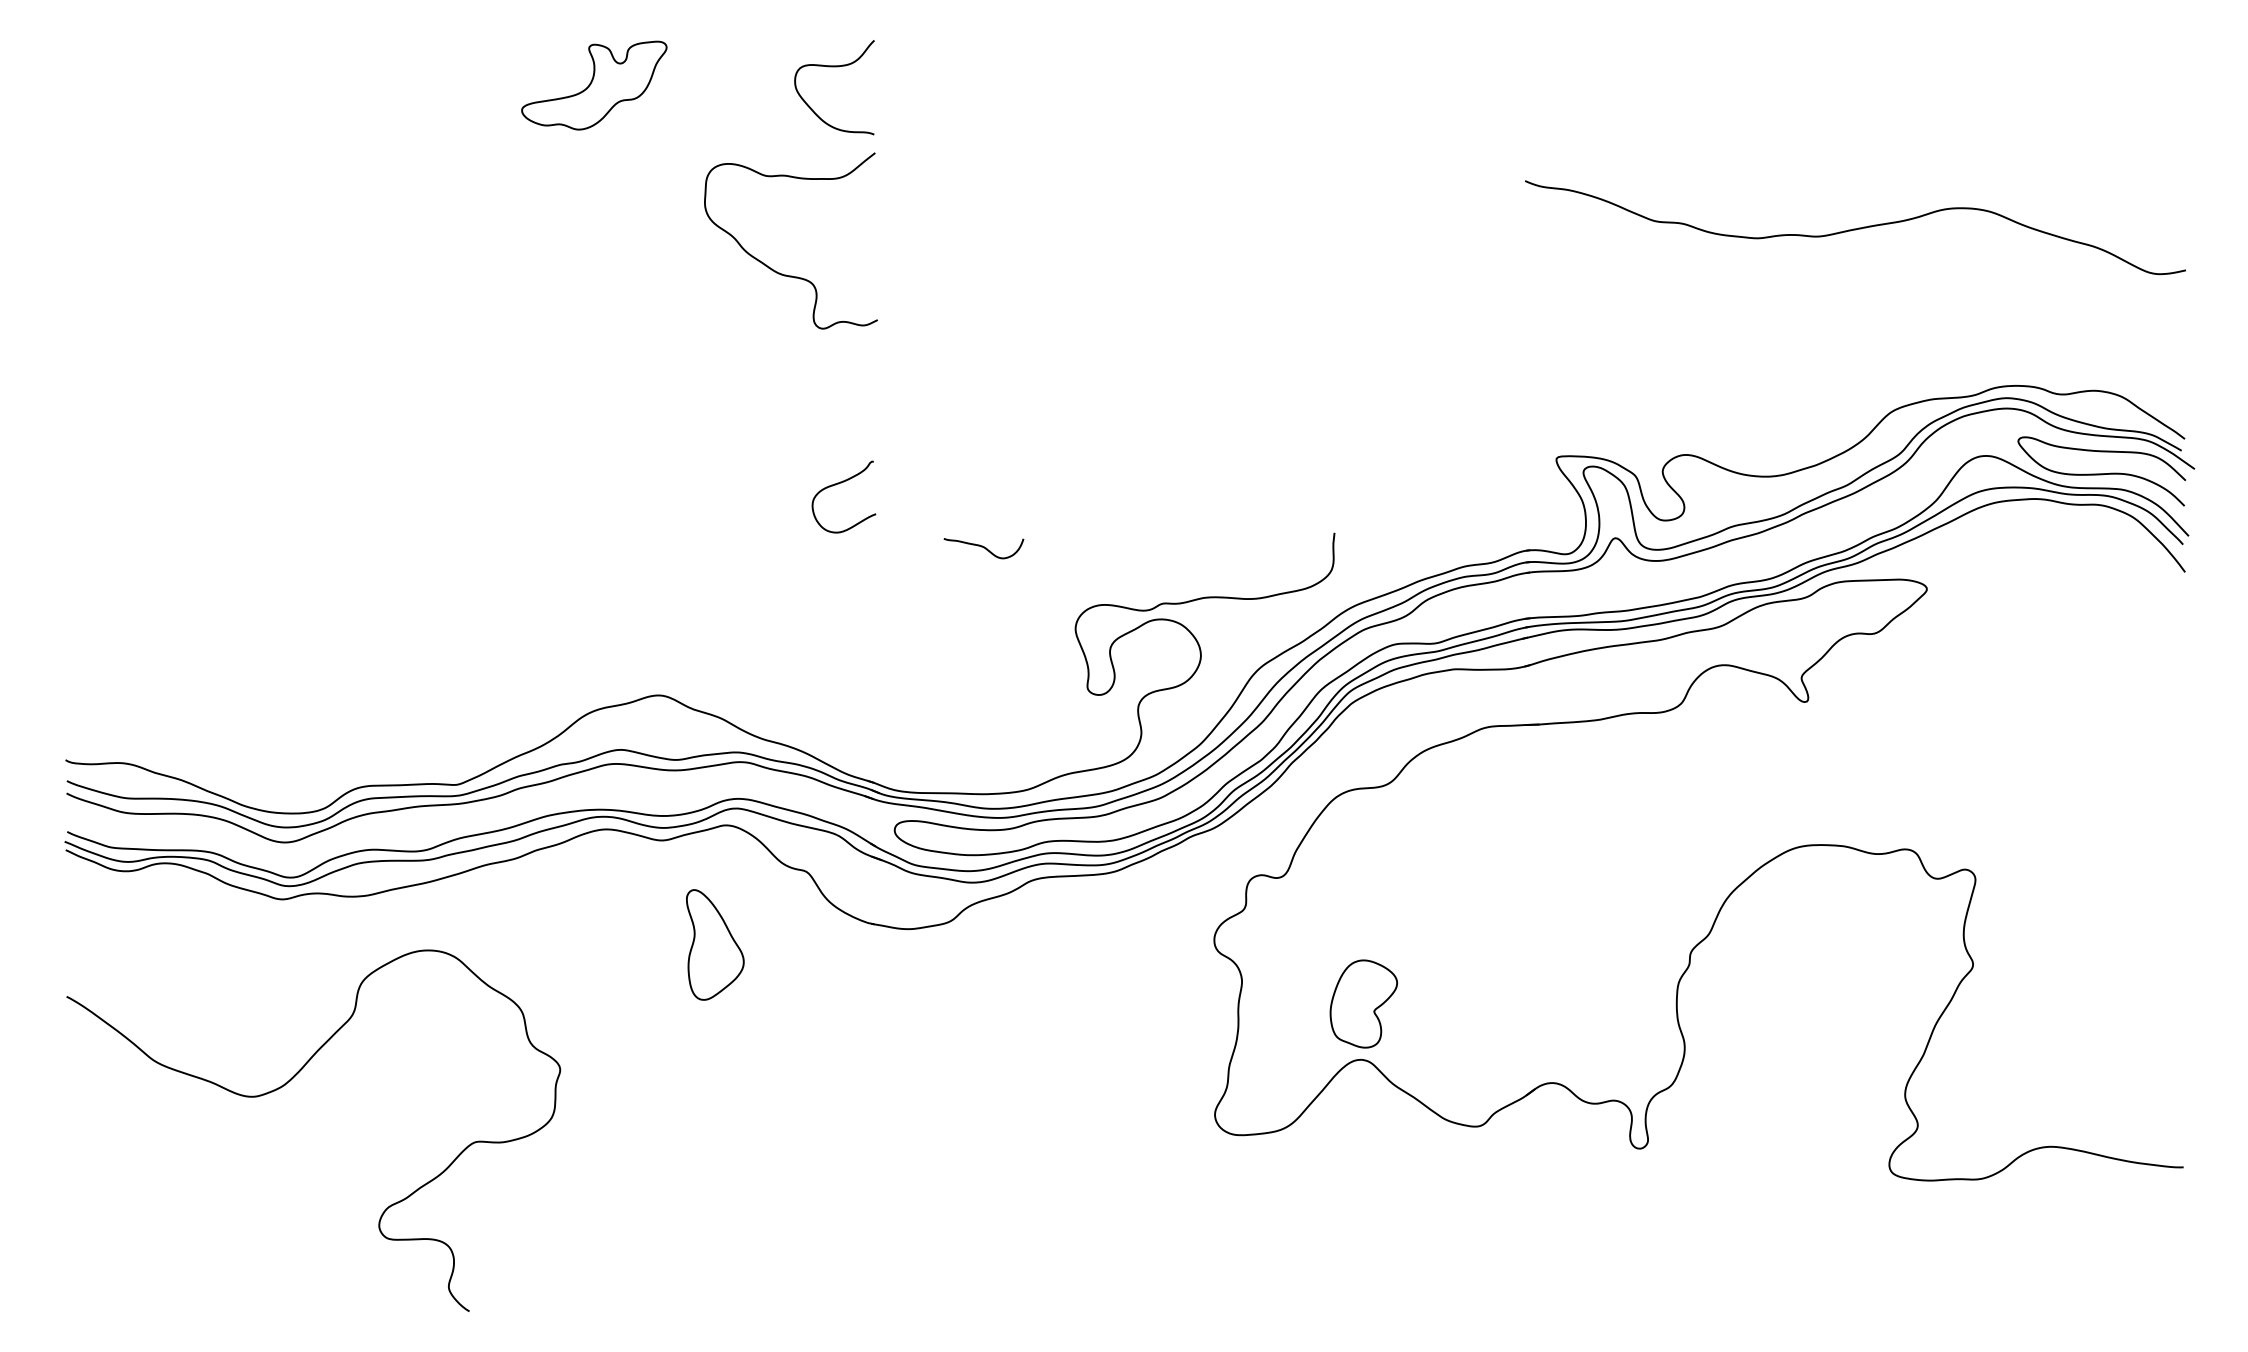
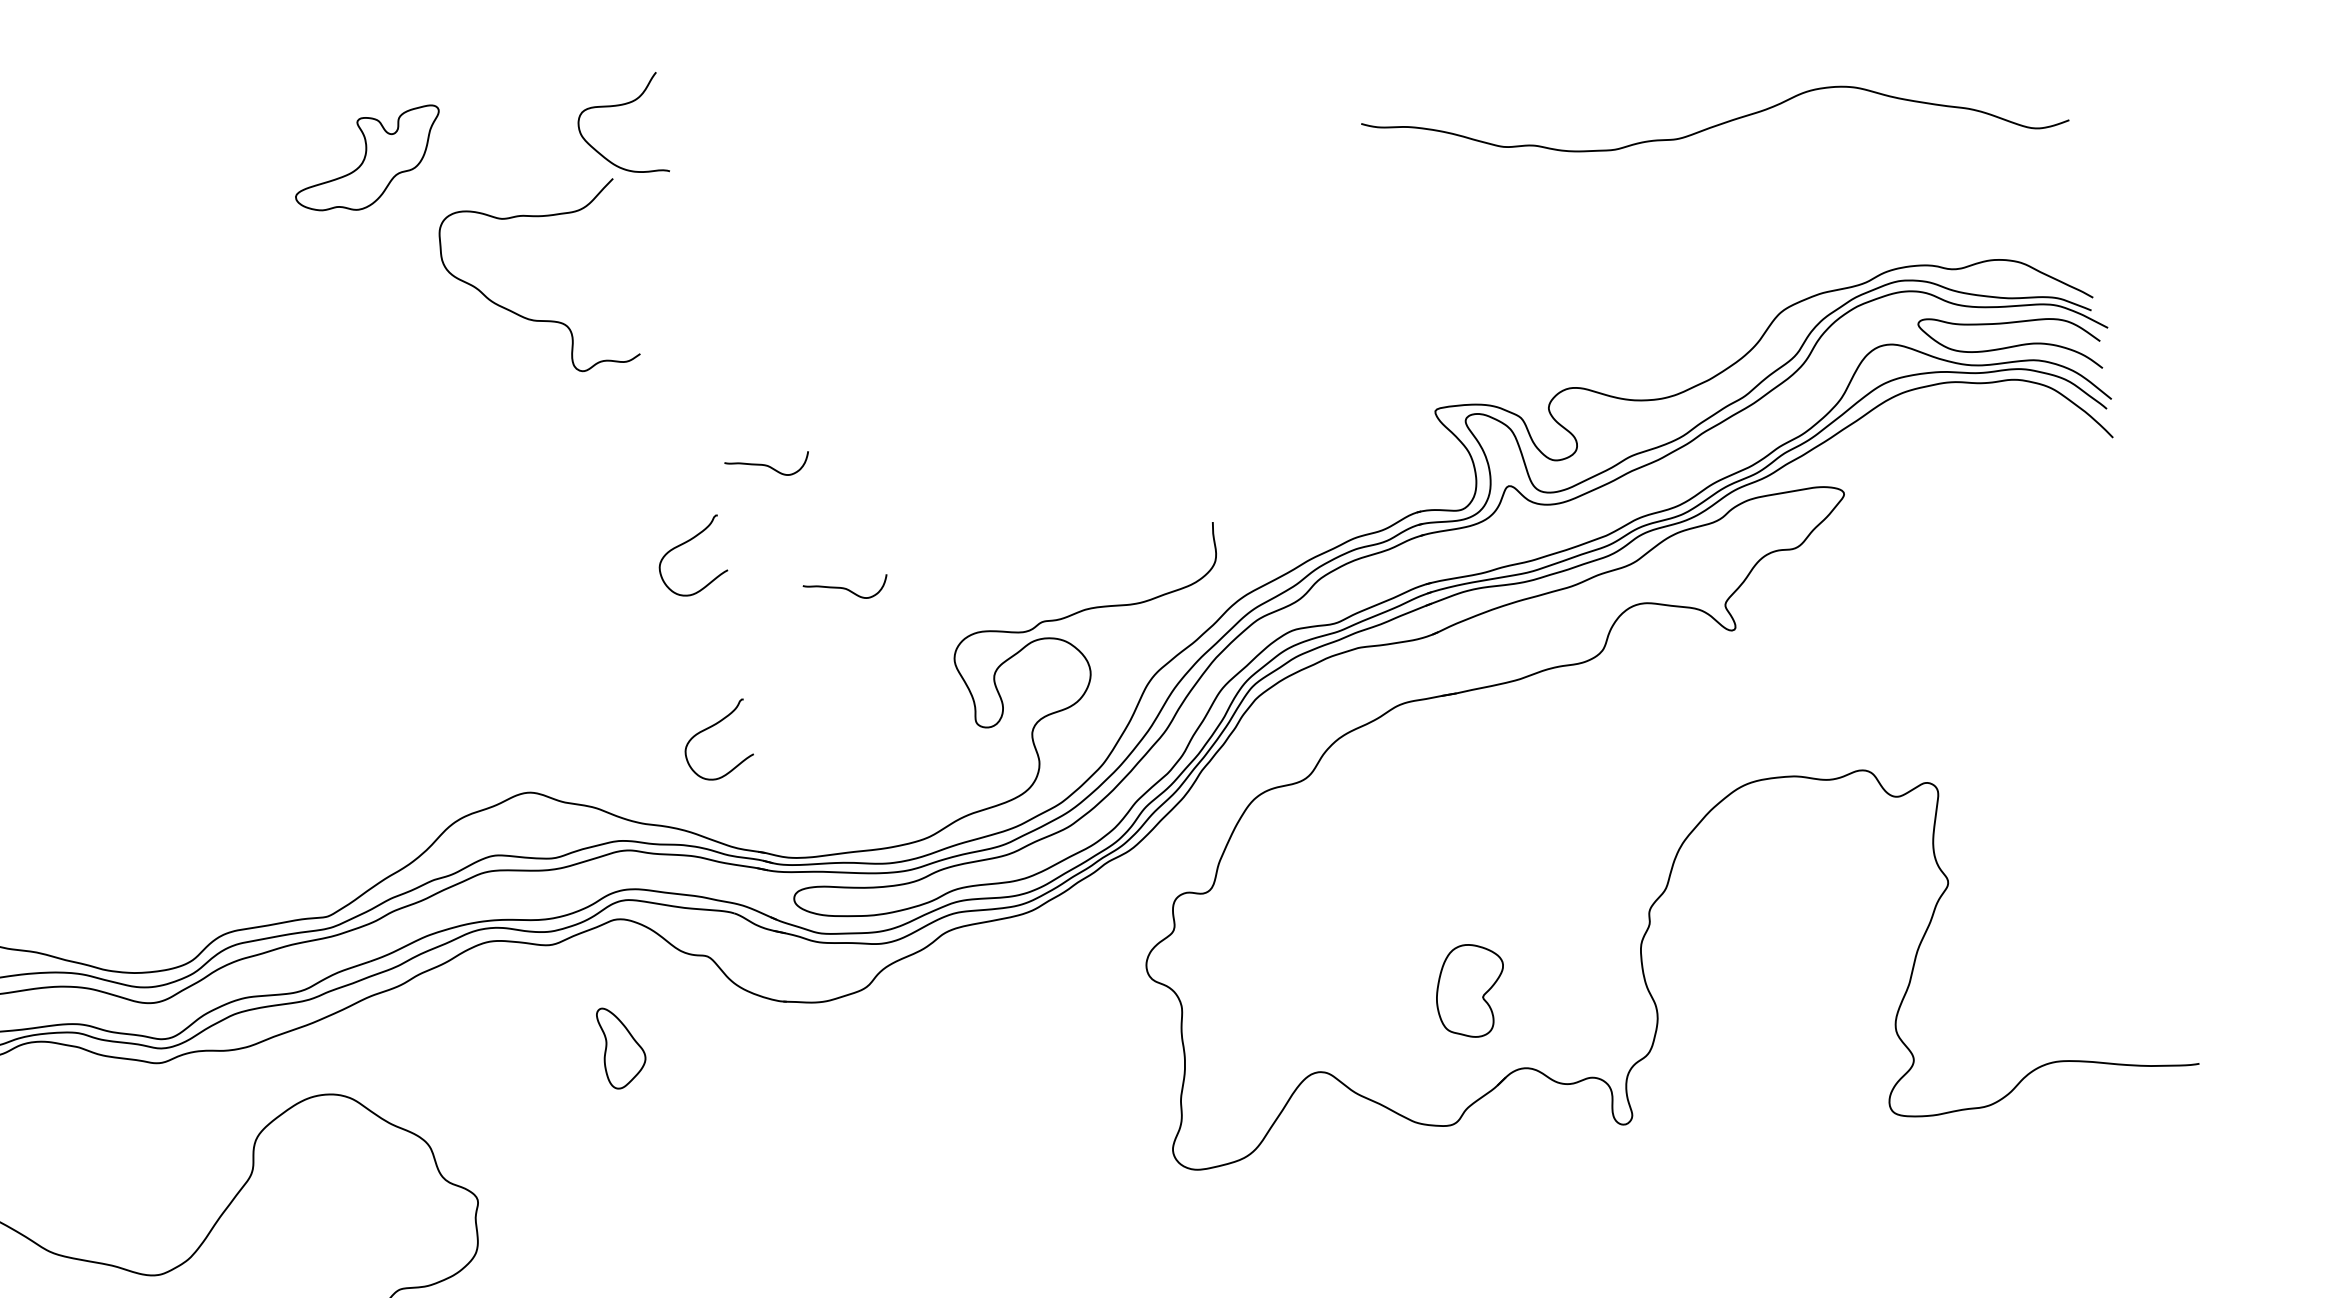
curve: (772, 268) -> (522, 315), moved
curve: (926, 423) -> (767, 467), added
curve: (838, 659) -> (709, 728), added
part: (715, 944) -> (622, 1046), size x0.7
part: (1363, 1003) -> (1470, 990), moved

